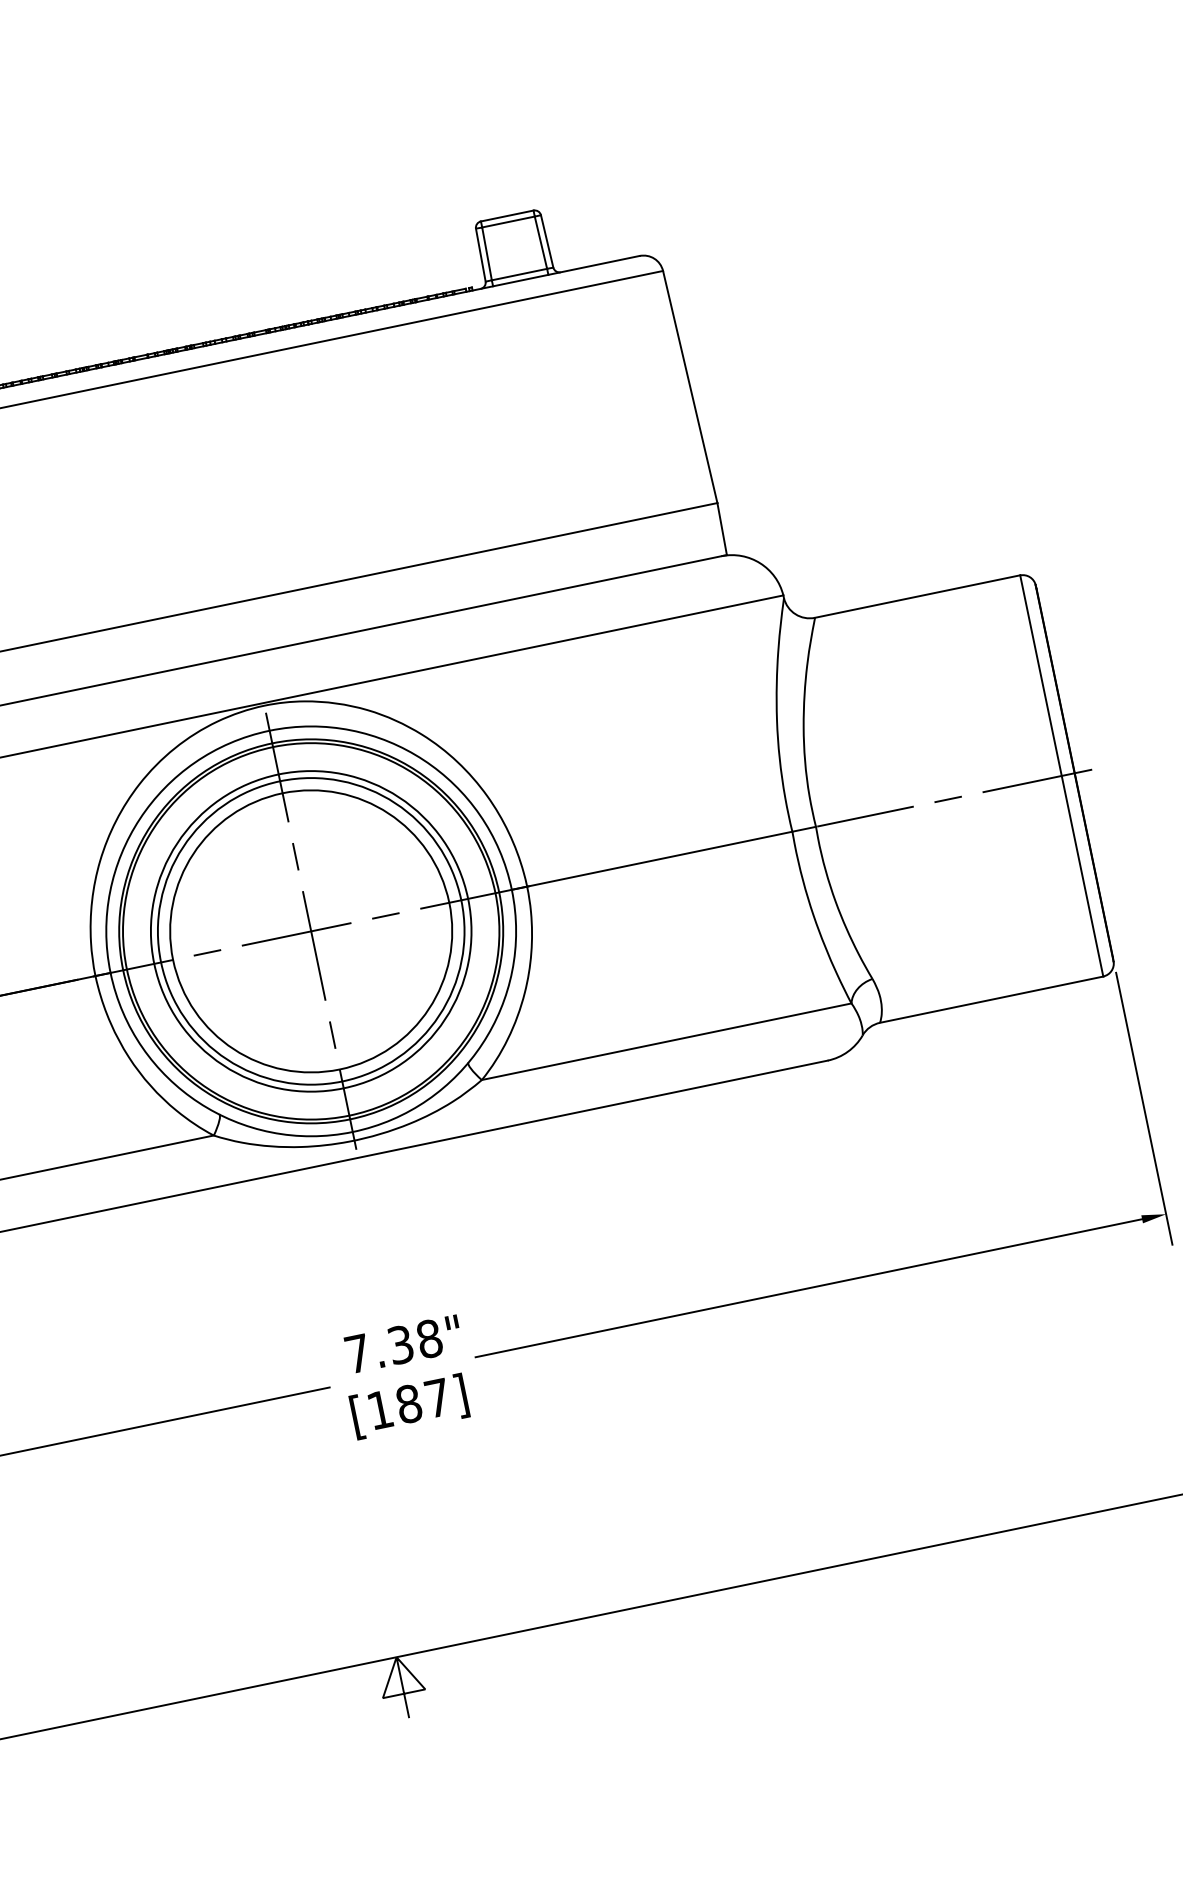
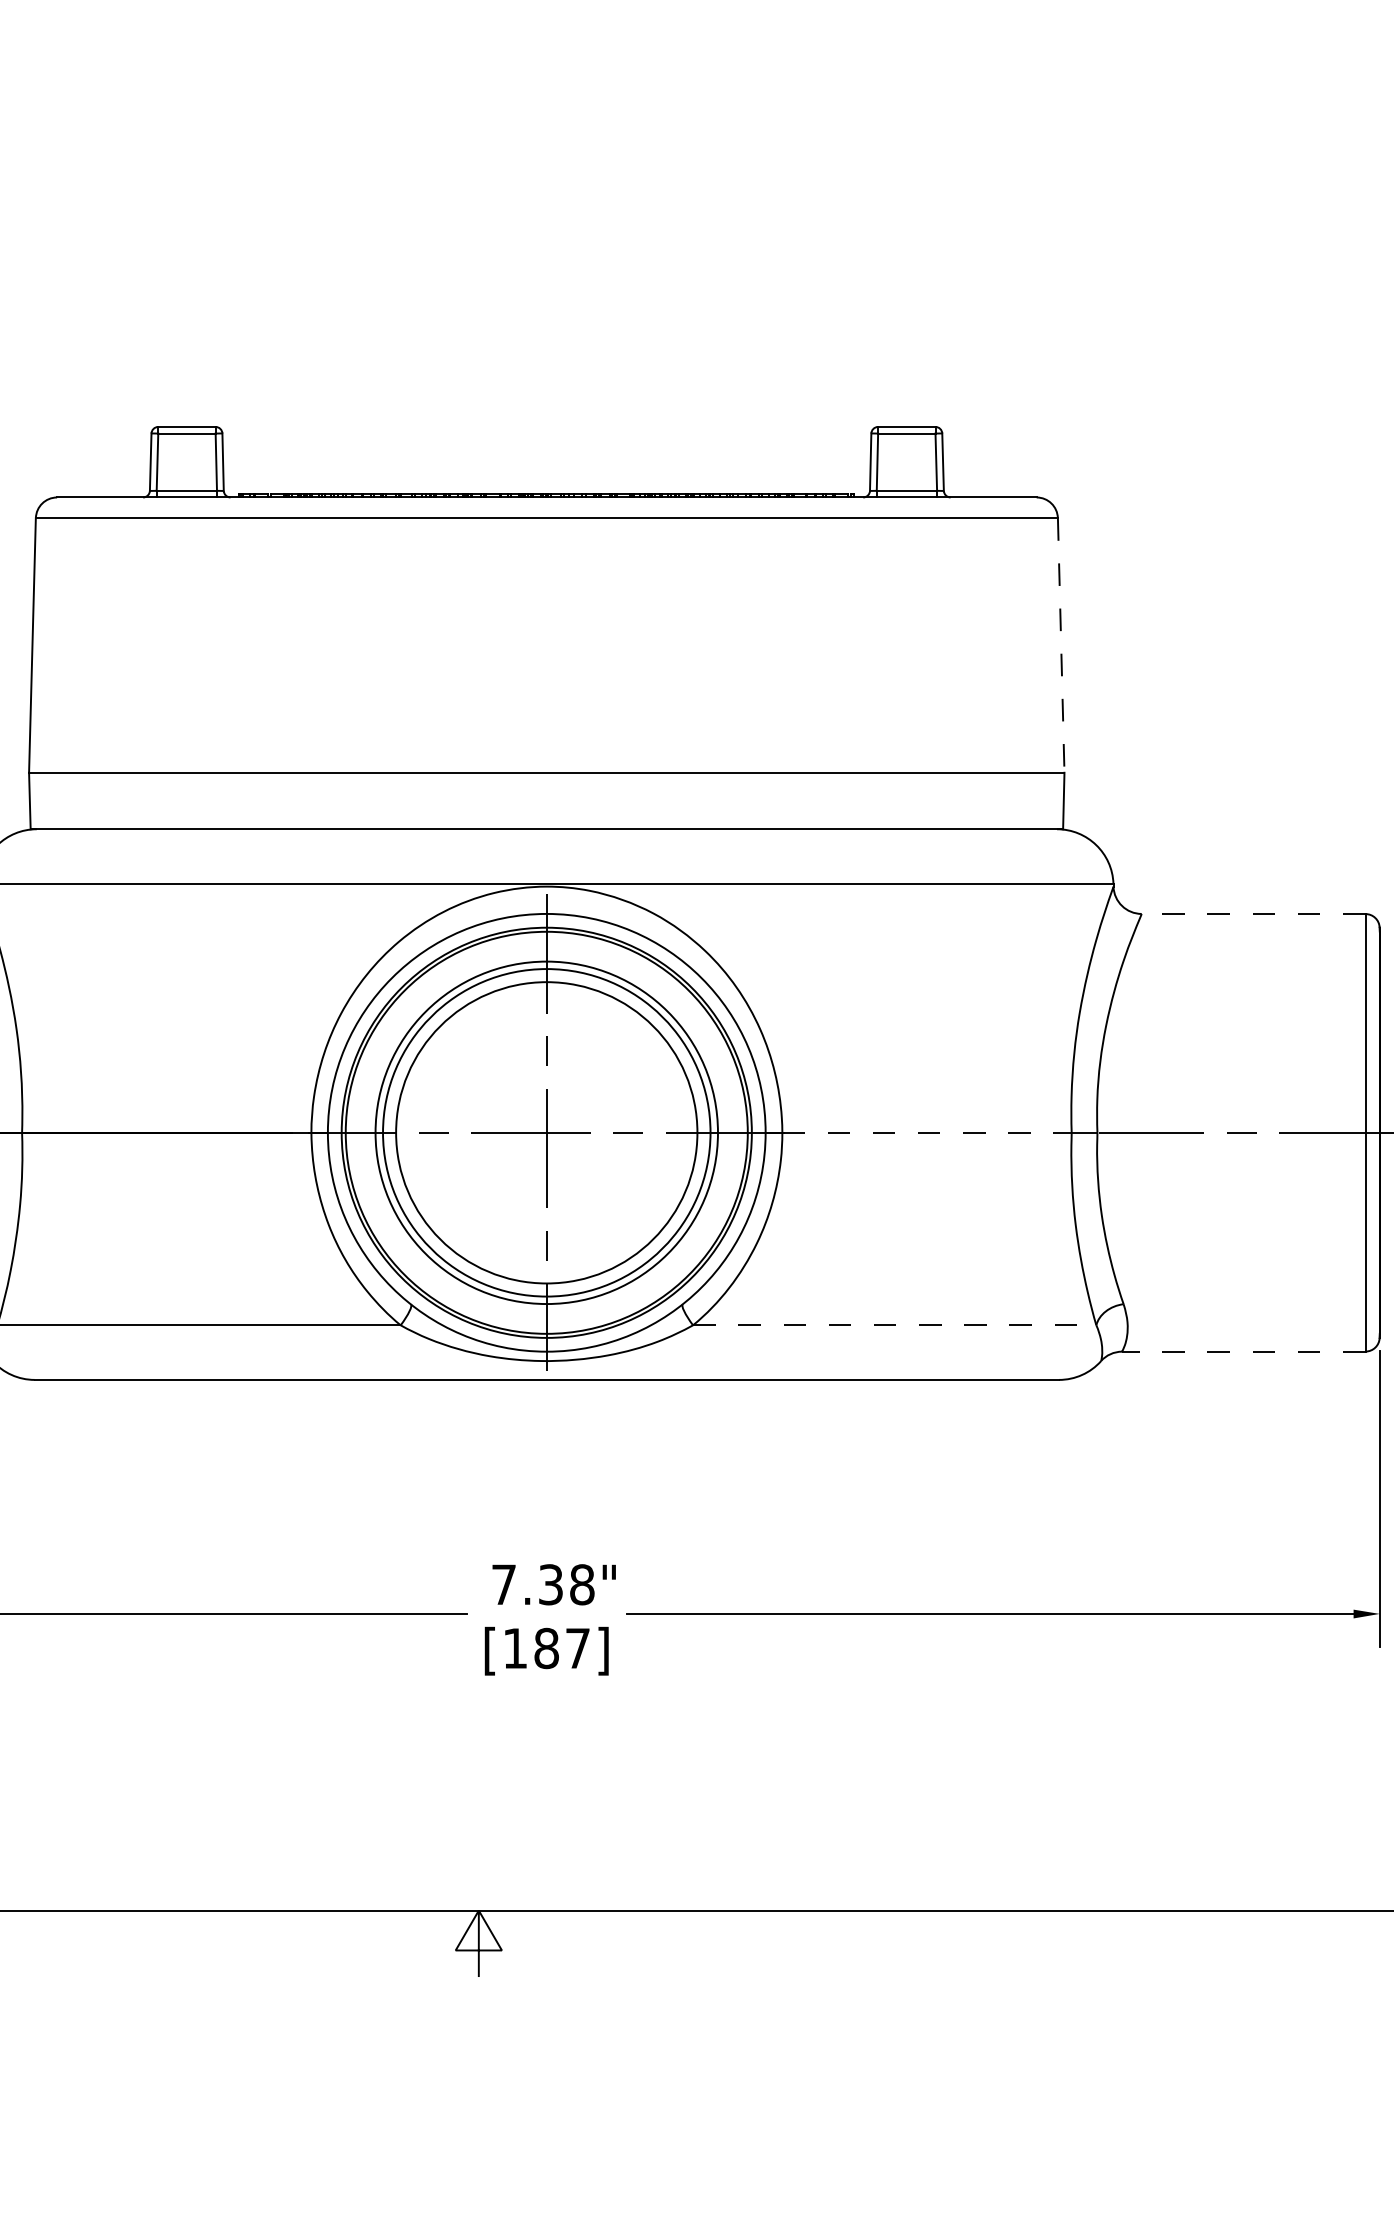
line: (690, 387) -> (1061, 646), solid -> dashed
line: (917, 596) -> (1253, 913), solid -> dashed
line: (660, 858) -> (927, 1132), solid -> dashed
line: (991, 999) -> (1243, 1351), solid -> dashed
line: (666, 1041) -> (894, 1325), solid -> dashed

